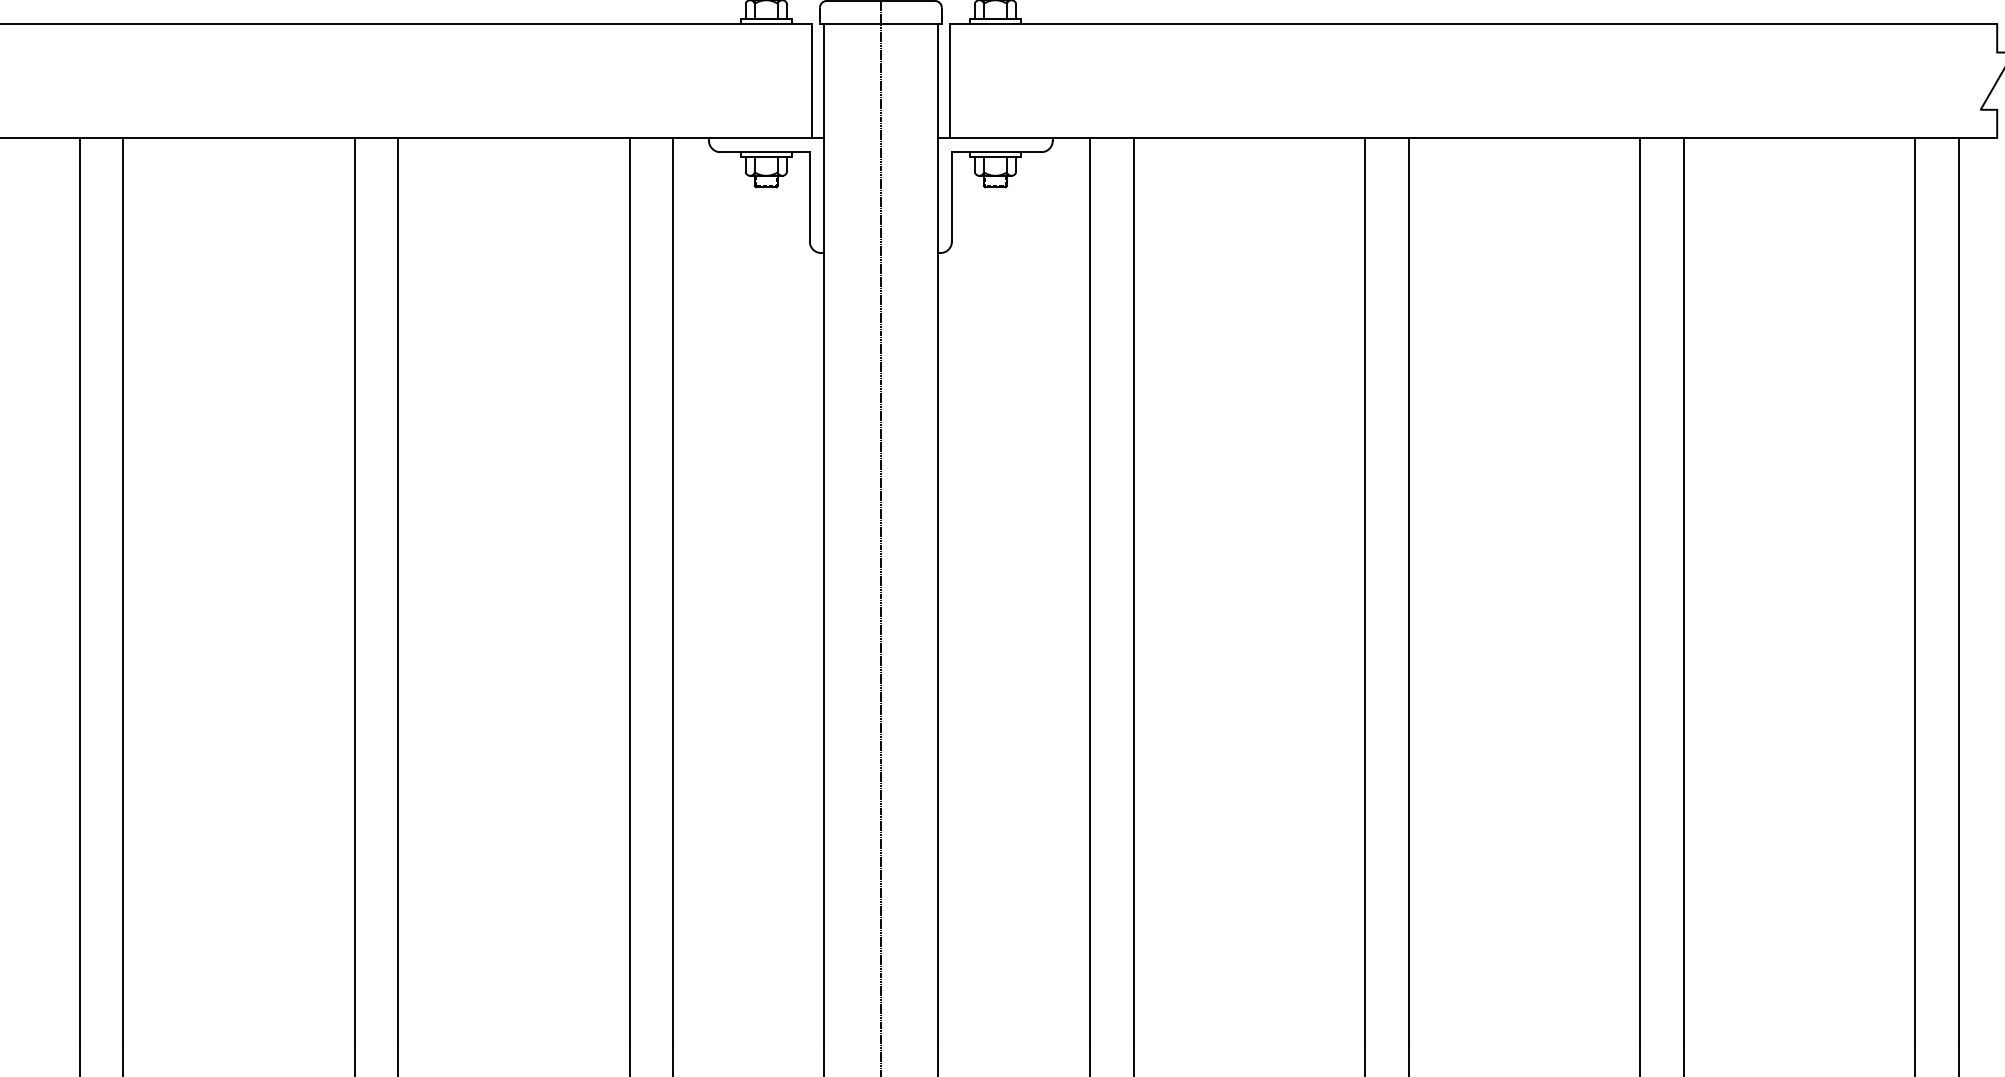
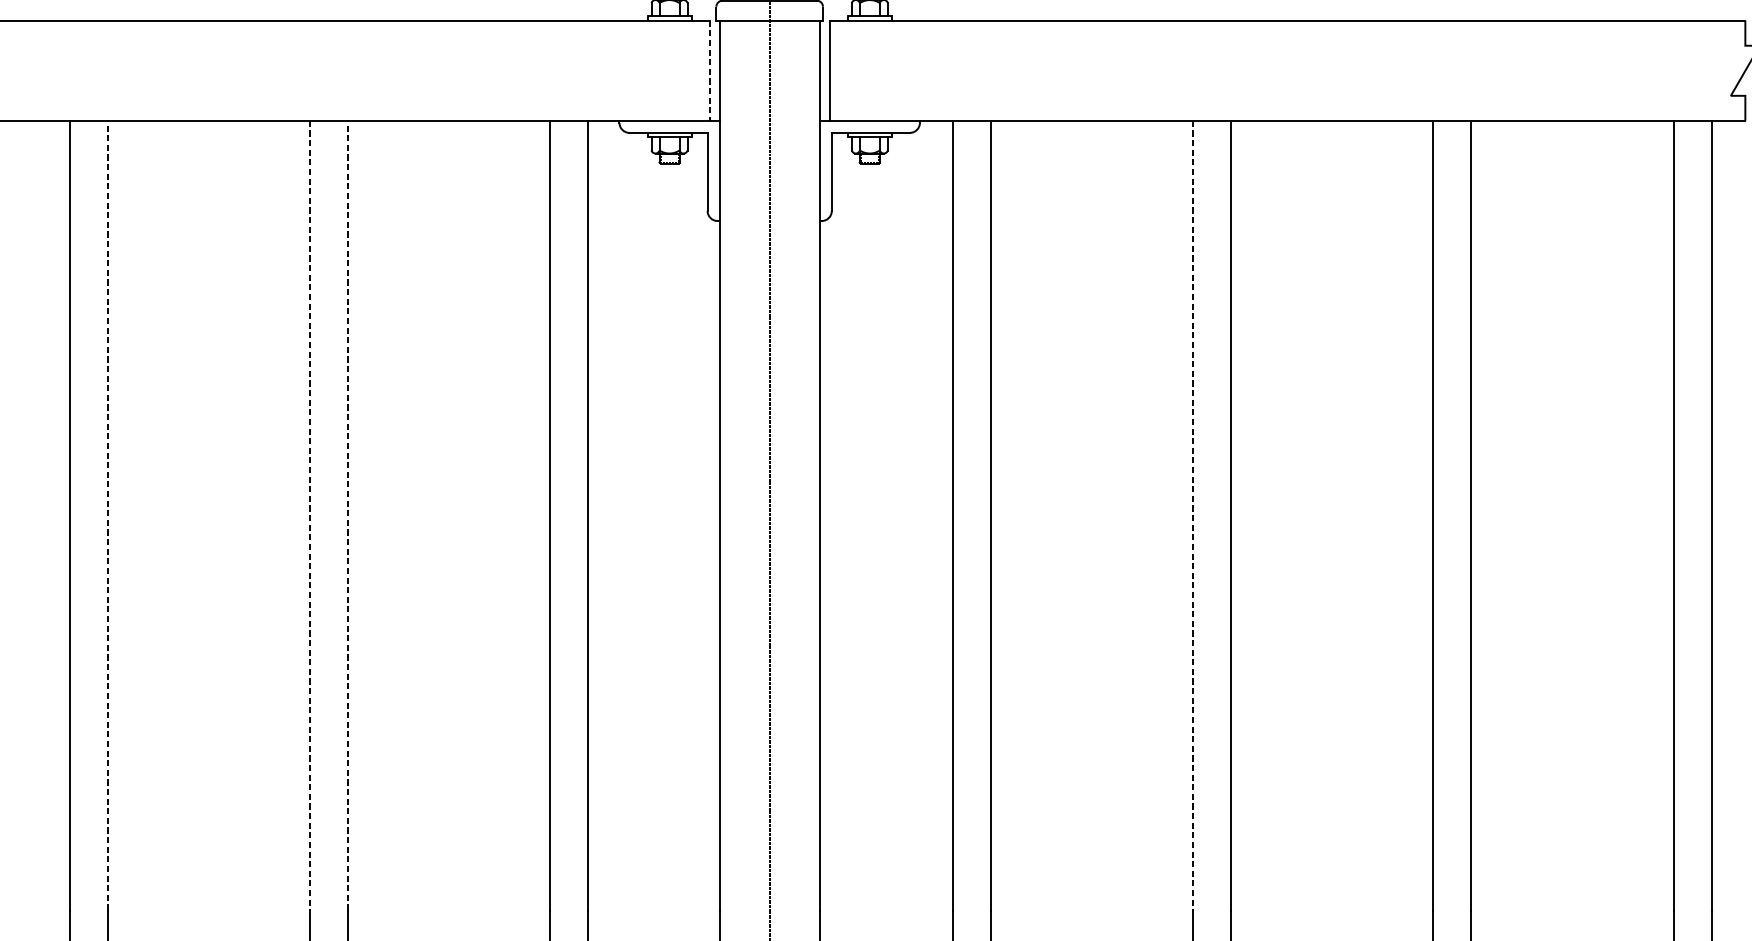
line: (812, 81) -> (709, 71), solid -> dashed
line: (123, 590) -> (107, 515), solid -> dashed
line: (354, 590) -> (309, 515), solid -> dashed
line: (398, 590) -> (348, 515), solid -> dashed
line: (1365, 590) -> (1193, 515), solid -> dashed

